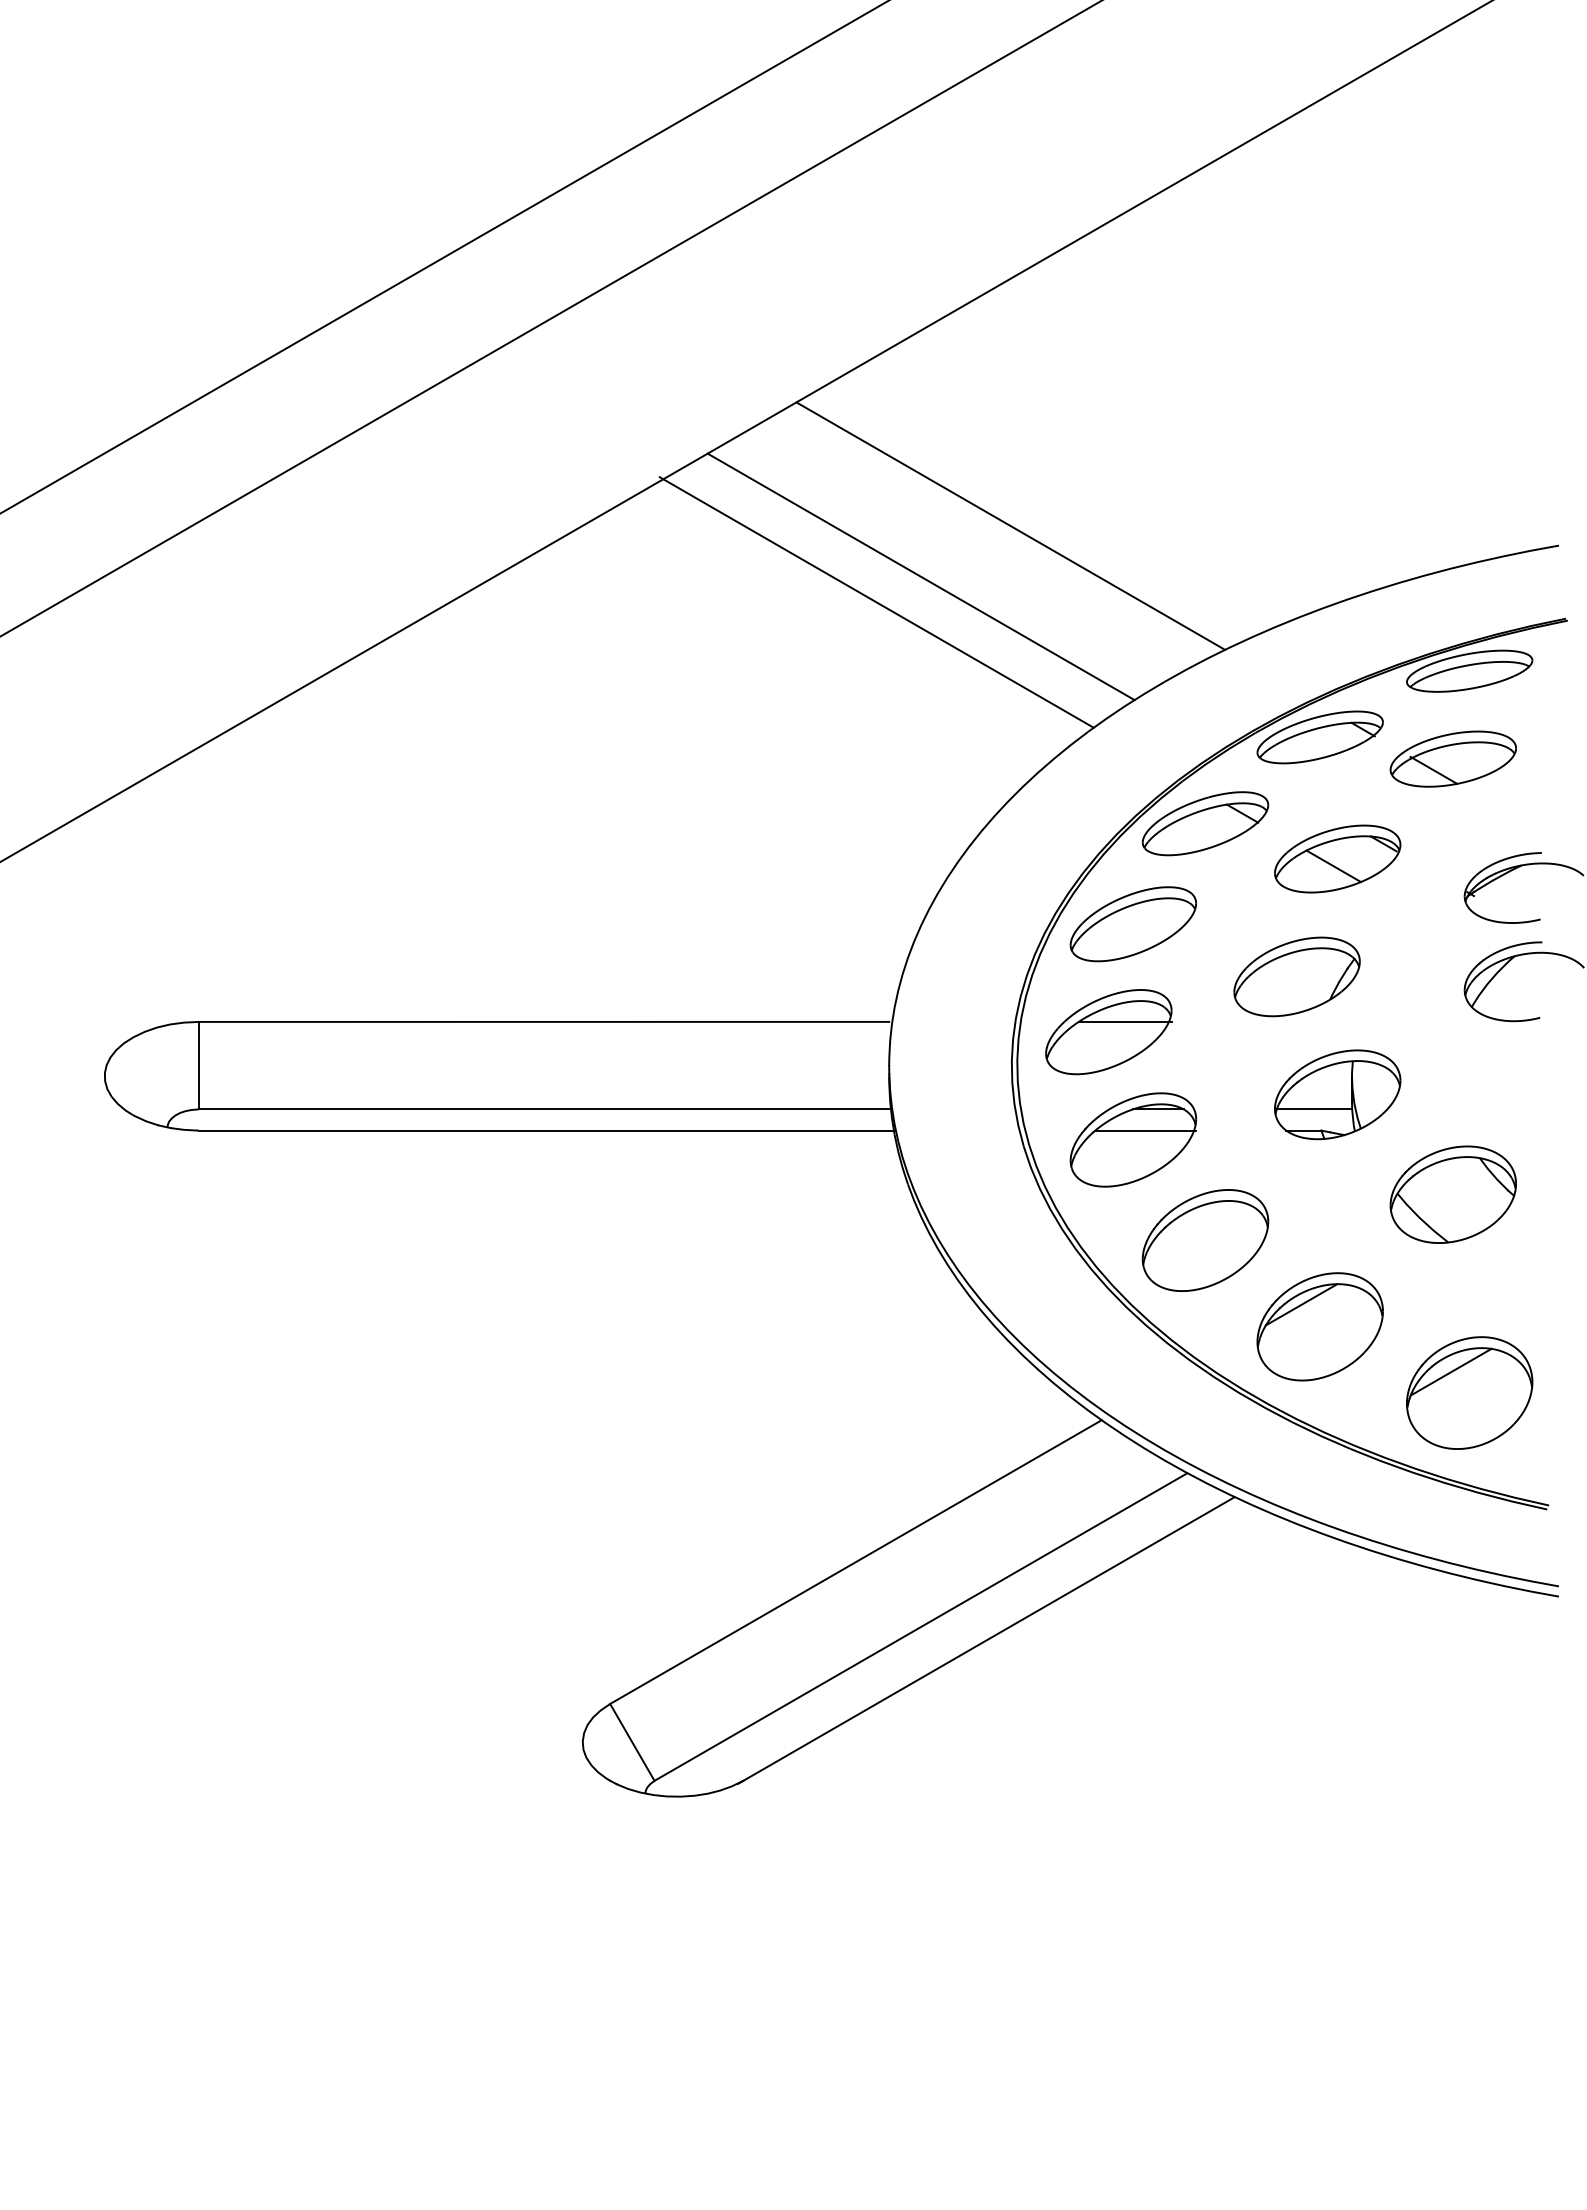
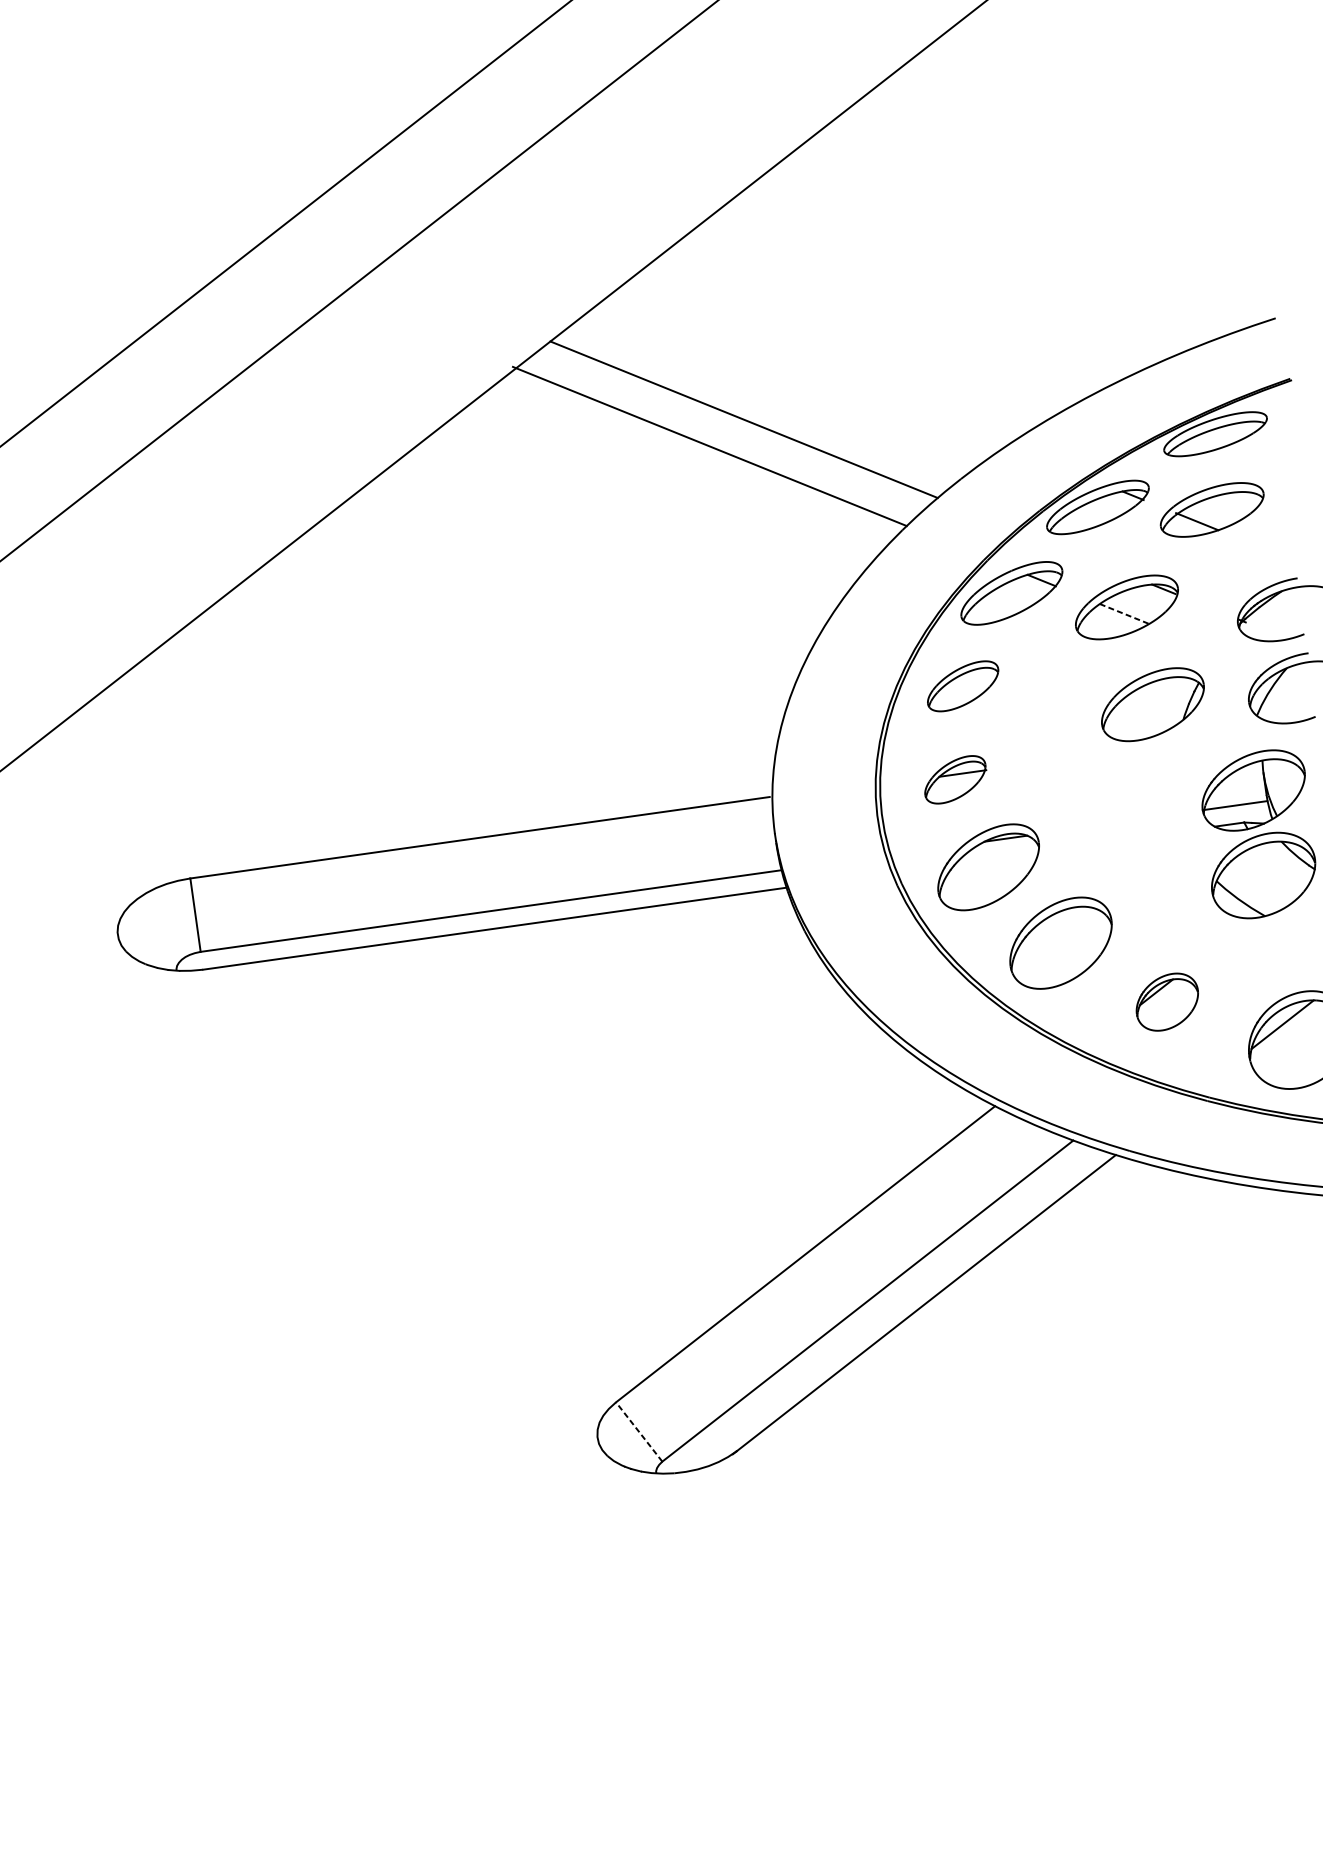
line: (1010, 525) -> (813, 366), removed
line: (1334, 866) -> (1125, 614), solid -> dashed
part: (1132, 924) -> (962, 686), size x0.7
part: (1296, 976) -> (1152, 704), moved
part: (1108, 1032) -> (955, 780), size x0.6
part: (1337, 1094) -> (1253, 790), moved
line: (1145, 1130) -> (997, 857), removed
part: (1319, 1326) -> (1166, 1001), size x0.6
line: (632, 1741) -> (639, 1431), solid -> dashed

